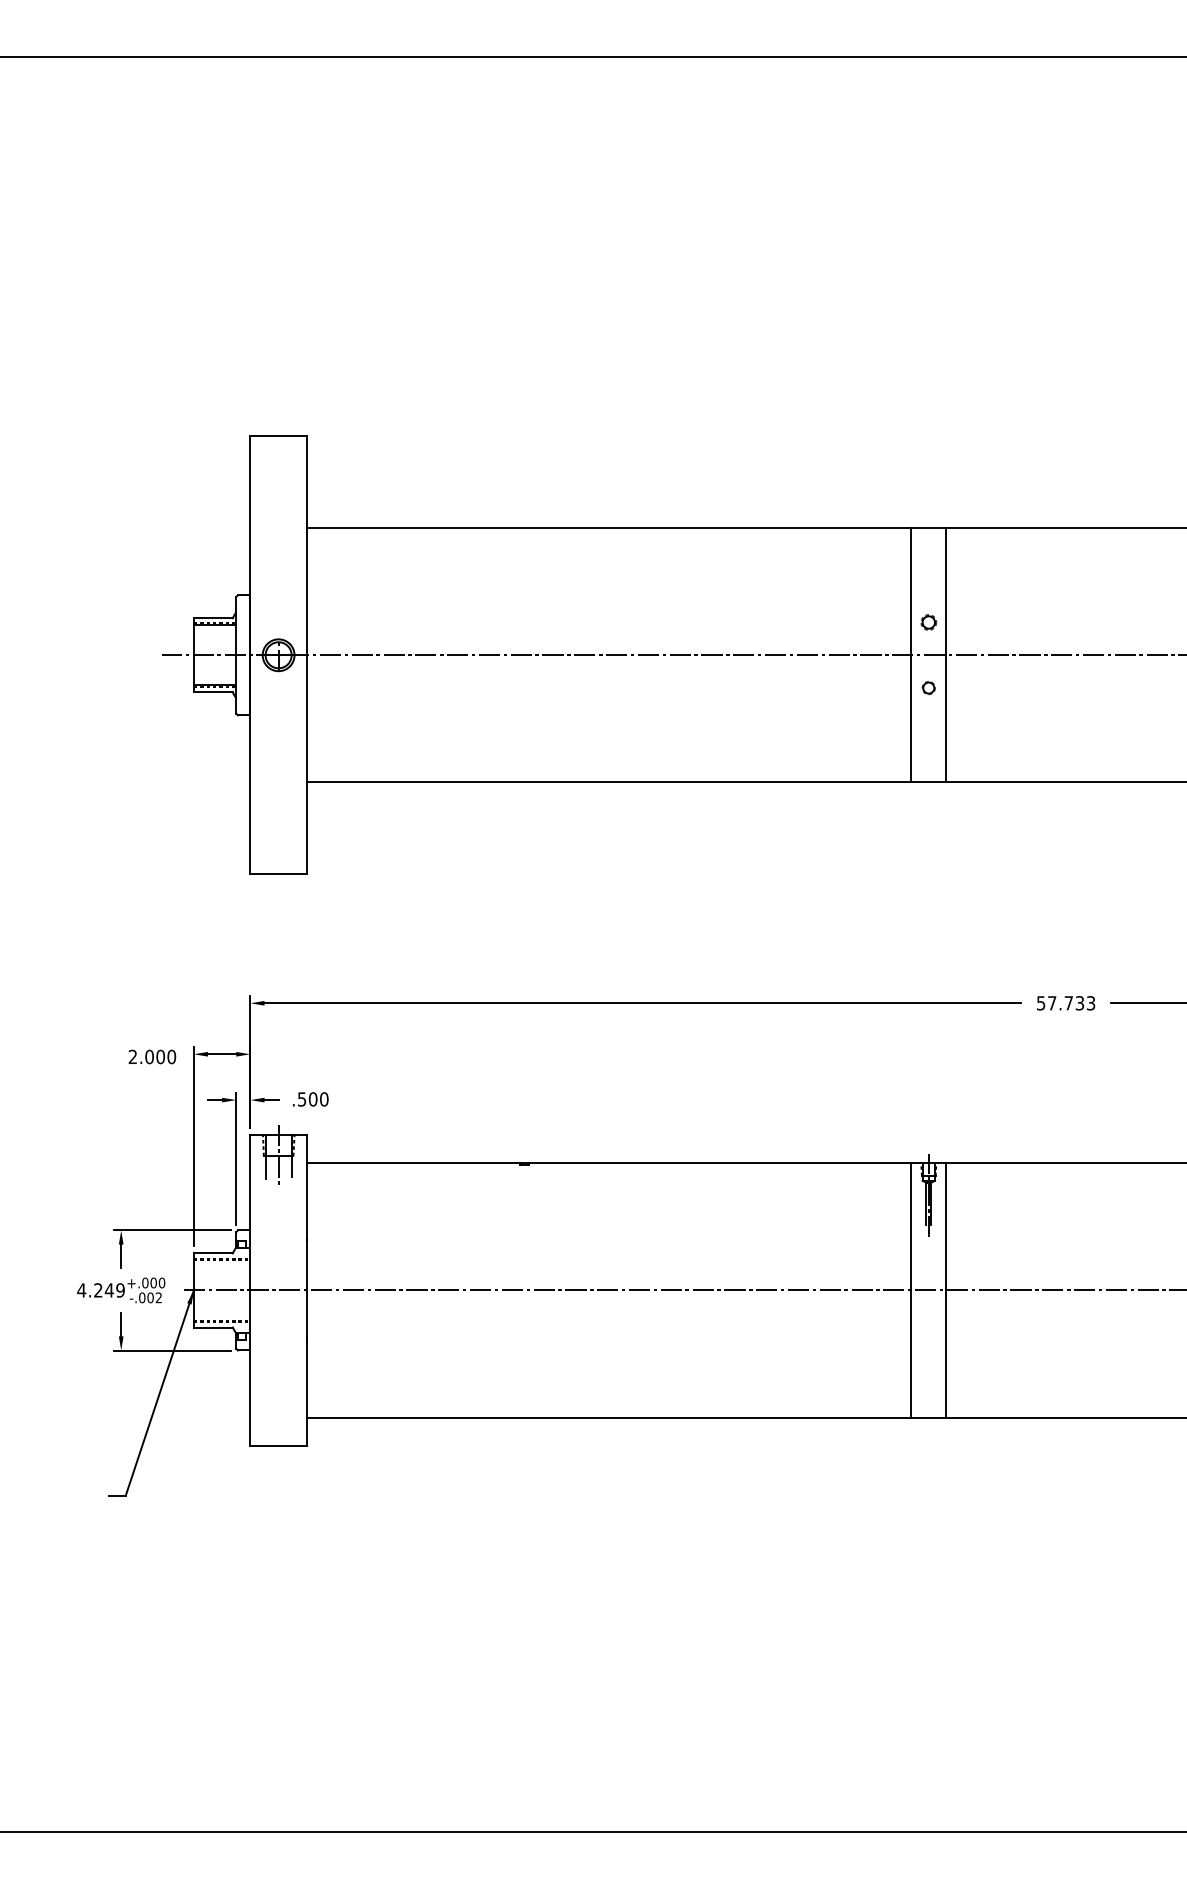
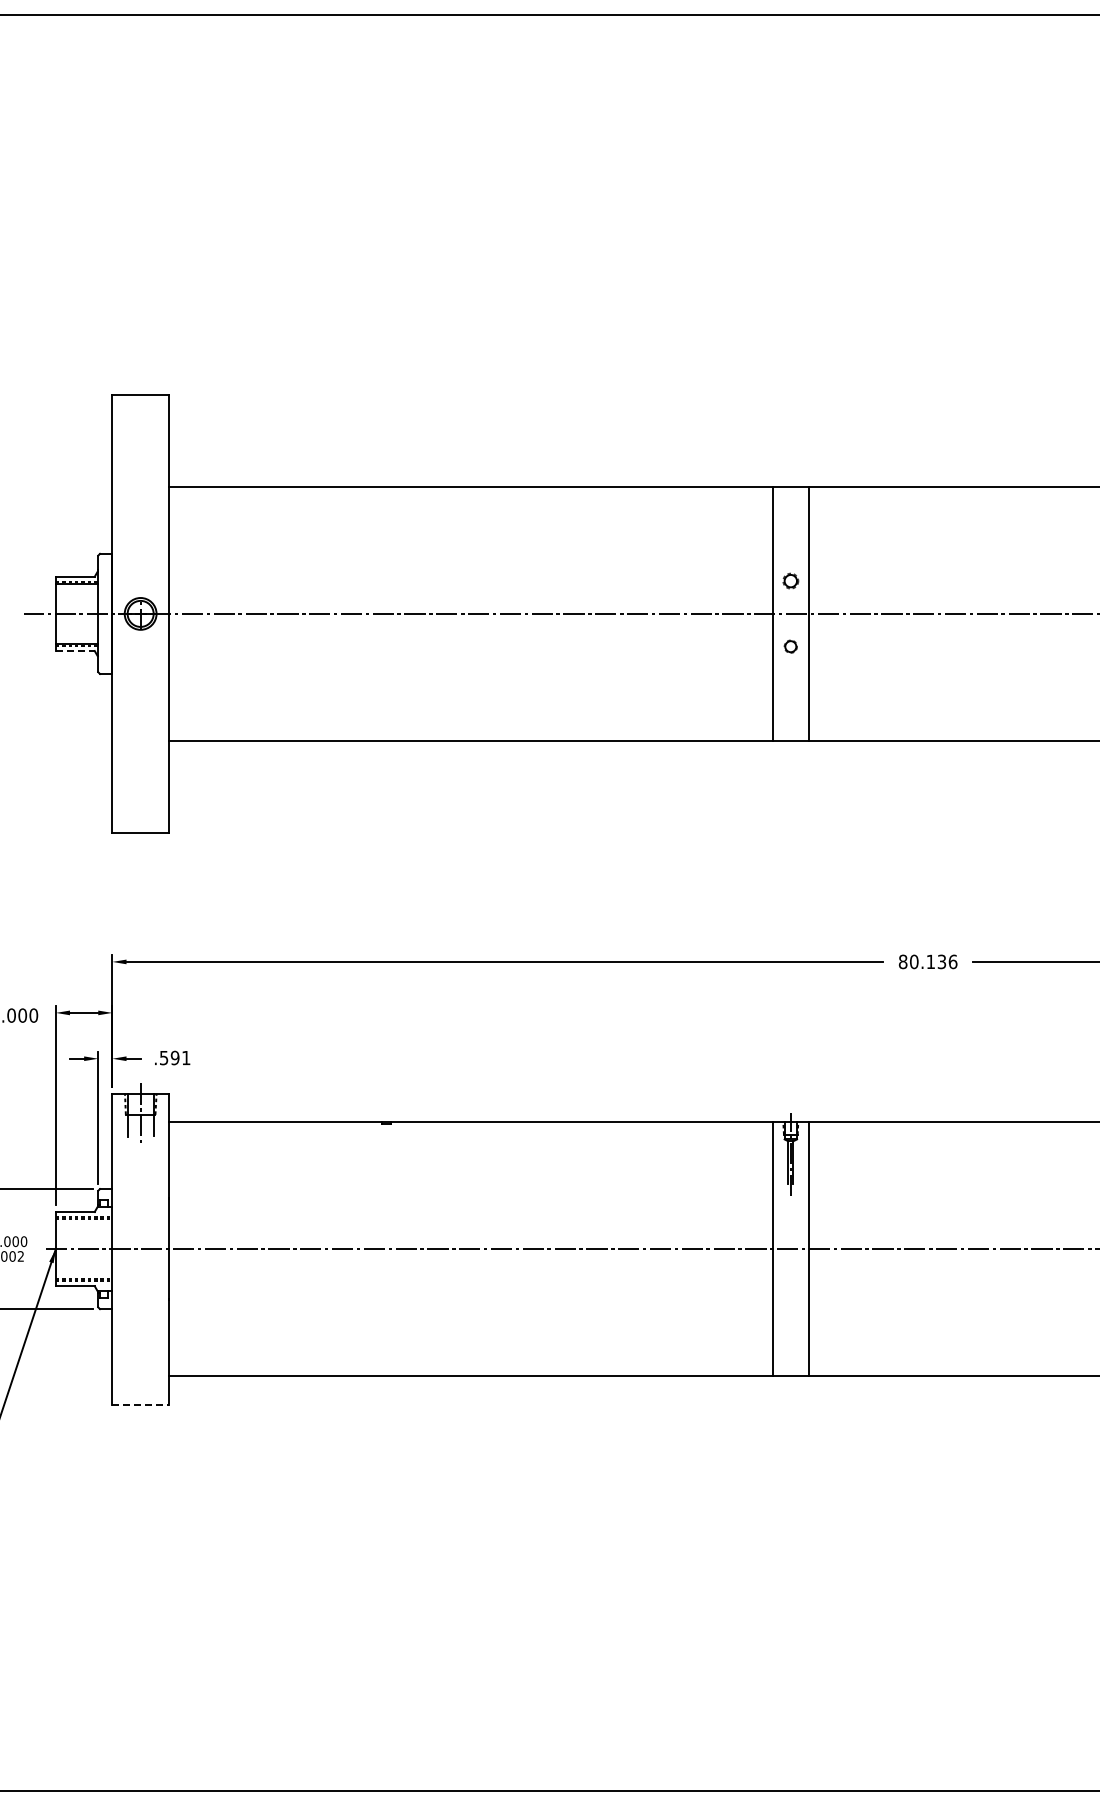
line: (213, 692) -> (75, 651), solid -> dashed
text: (1065, 1003) -> (927, 962), 57.733 -> 80.136
text: (318, 1099) -> (180, 1058), .500 -> .591
line: (279, 1445) -> (141, 1404), solid -> dashed

